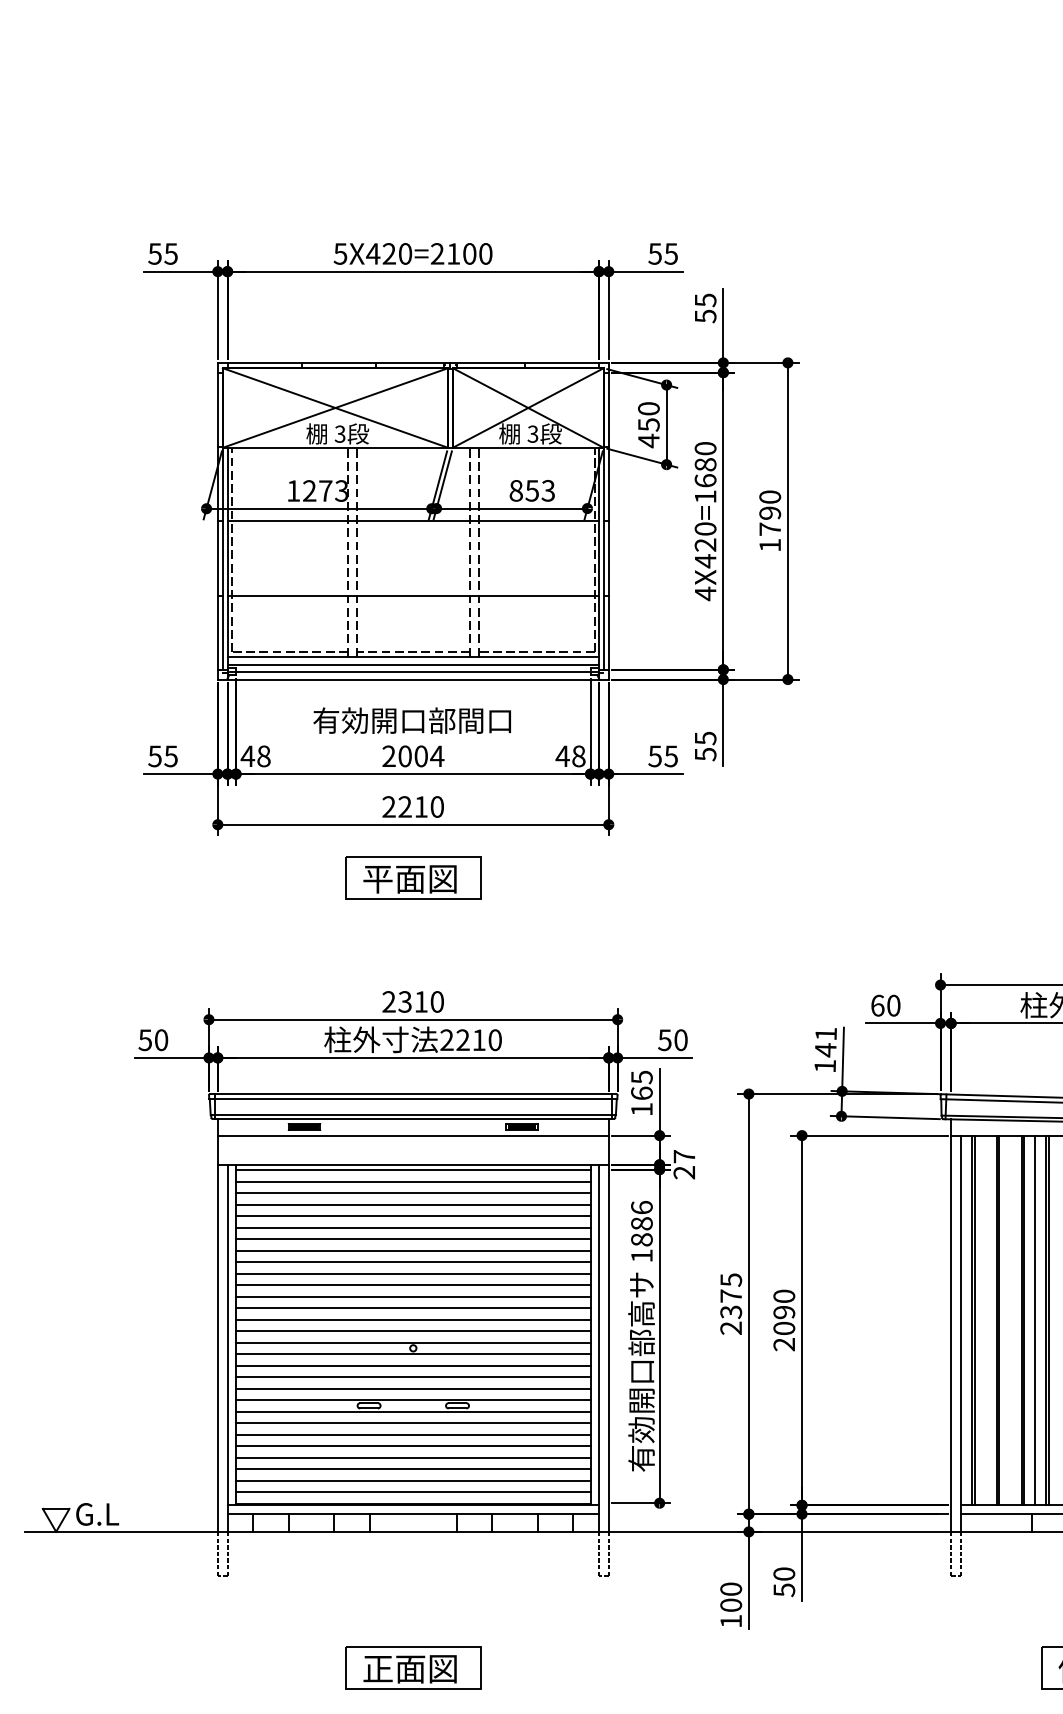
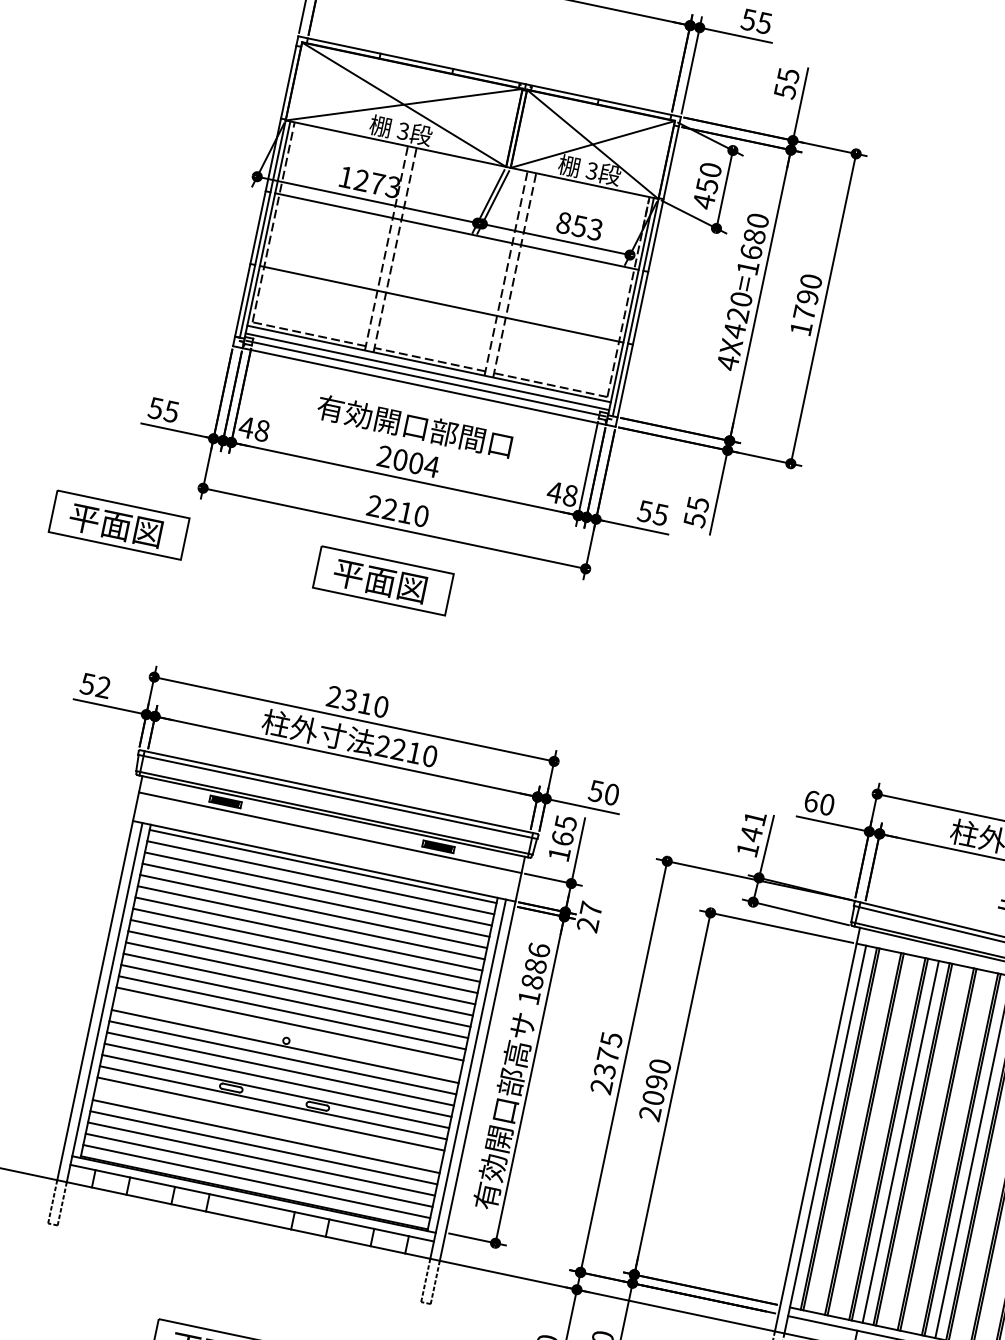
part: (143, 877) -> (119, 524), added
text: (161, 1040) -> (103, 687), 50 -> 52
line: (413, 1342) -> (287, 1035), removed
line: (413, 1434) -> (268, 1125), removed

